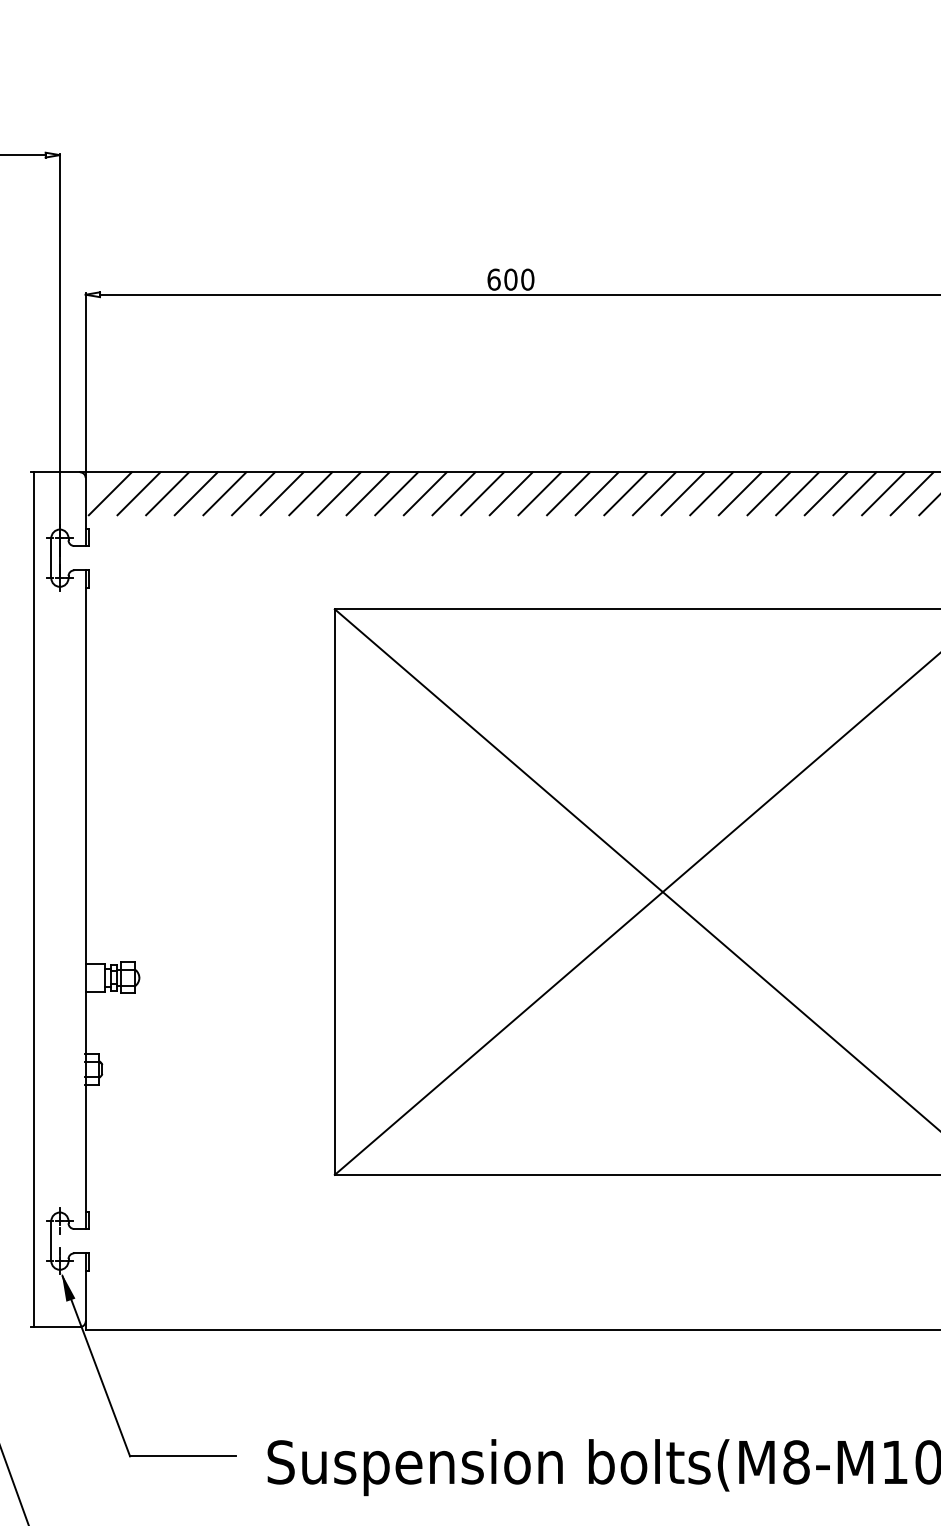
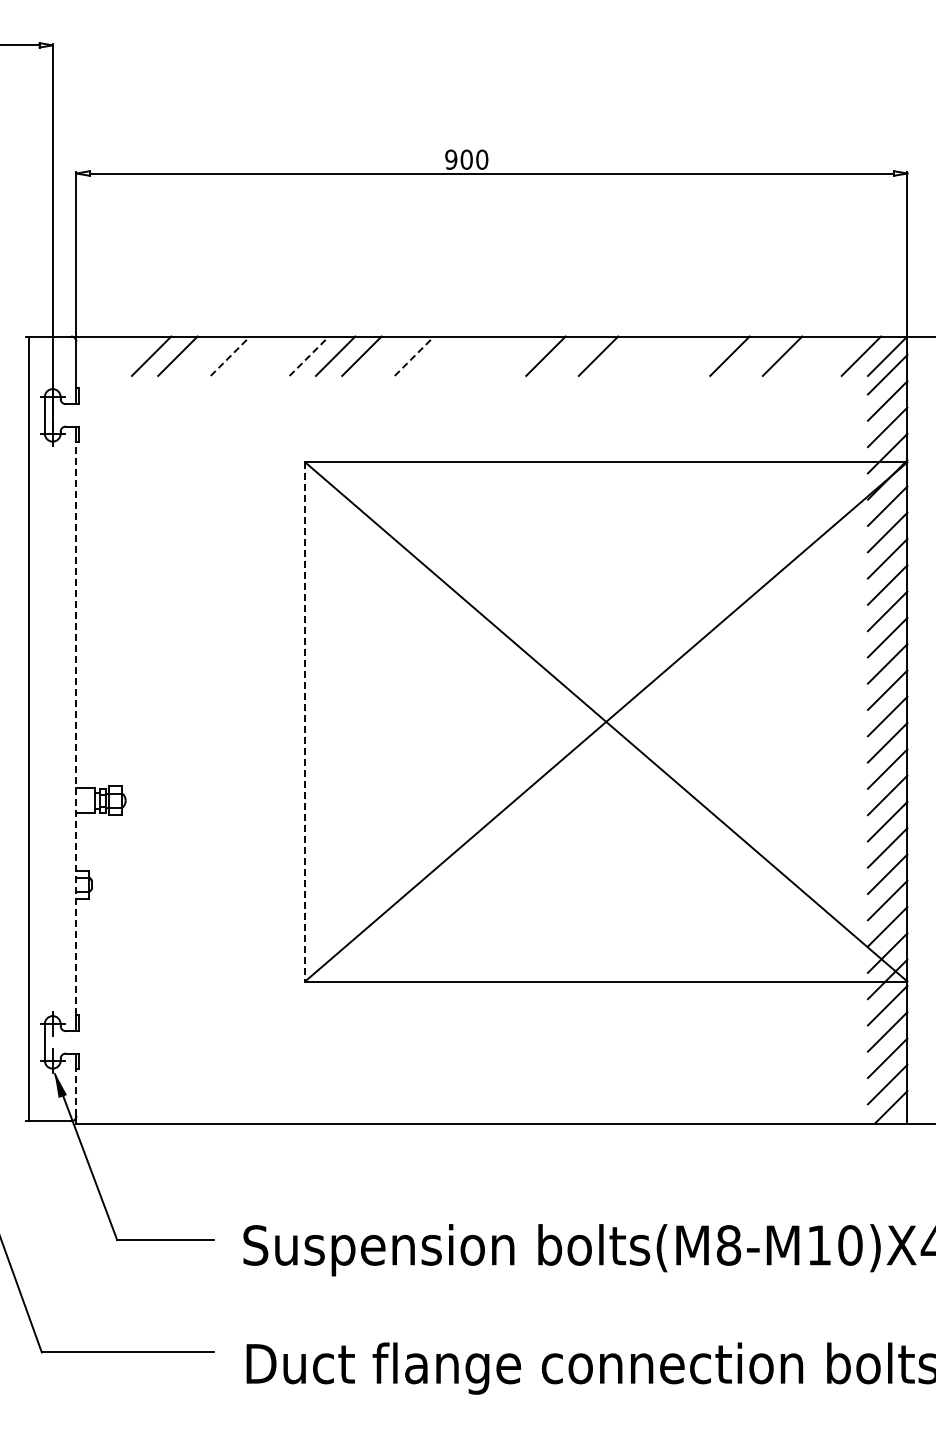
text: (494, 279) -> (451, 159), 600 -> 900
line: (109, 492) -> (98, 355), removed
line: (139, 492) -> (125, 355), removed
line: (224, 492) -> (203, 355), removed
line: (281, 492) -> (256, 355), removed
line: (310, 492) -> (282, 355), removed
line: (424, 492) -> (387, 355), removed
line: (482, 492) -> (440, 355), removed
line: (510, 492) -> (466, 355), removed
line: (540, 492) -> (493, 355), removed
line: (568, 492) -> (519, 355), removed
line: (624, 492) -> (571, 355), removed
line: (682, 492) -> (624, 355), removed
line: (711, 492) -> (650, 355), removed
line: (740, 492) -> (677, 355), removed
line: (768, 492) -> (703, 355), removed
line: (825, 492) -> (755, 355), removed
line: (883, 492) -> (808, 355), removed
line: (911, 492) -> (834, 355), removed
line: (253, 494) -> (230, 356), solid -> dashed
line: (339, 494) -> (309, 356), solid -> dashed
line: (453, 494) -> (414, 356), solid -> dashed
line: (335, 891) -> (305, 721), solid -> dashed
line: (85, 899) -> (76, 728), solid -> dashed
line: (85, 1295) -> (76, 1092), solid -> dashed

